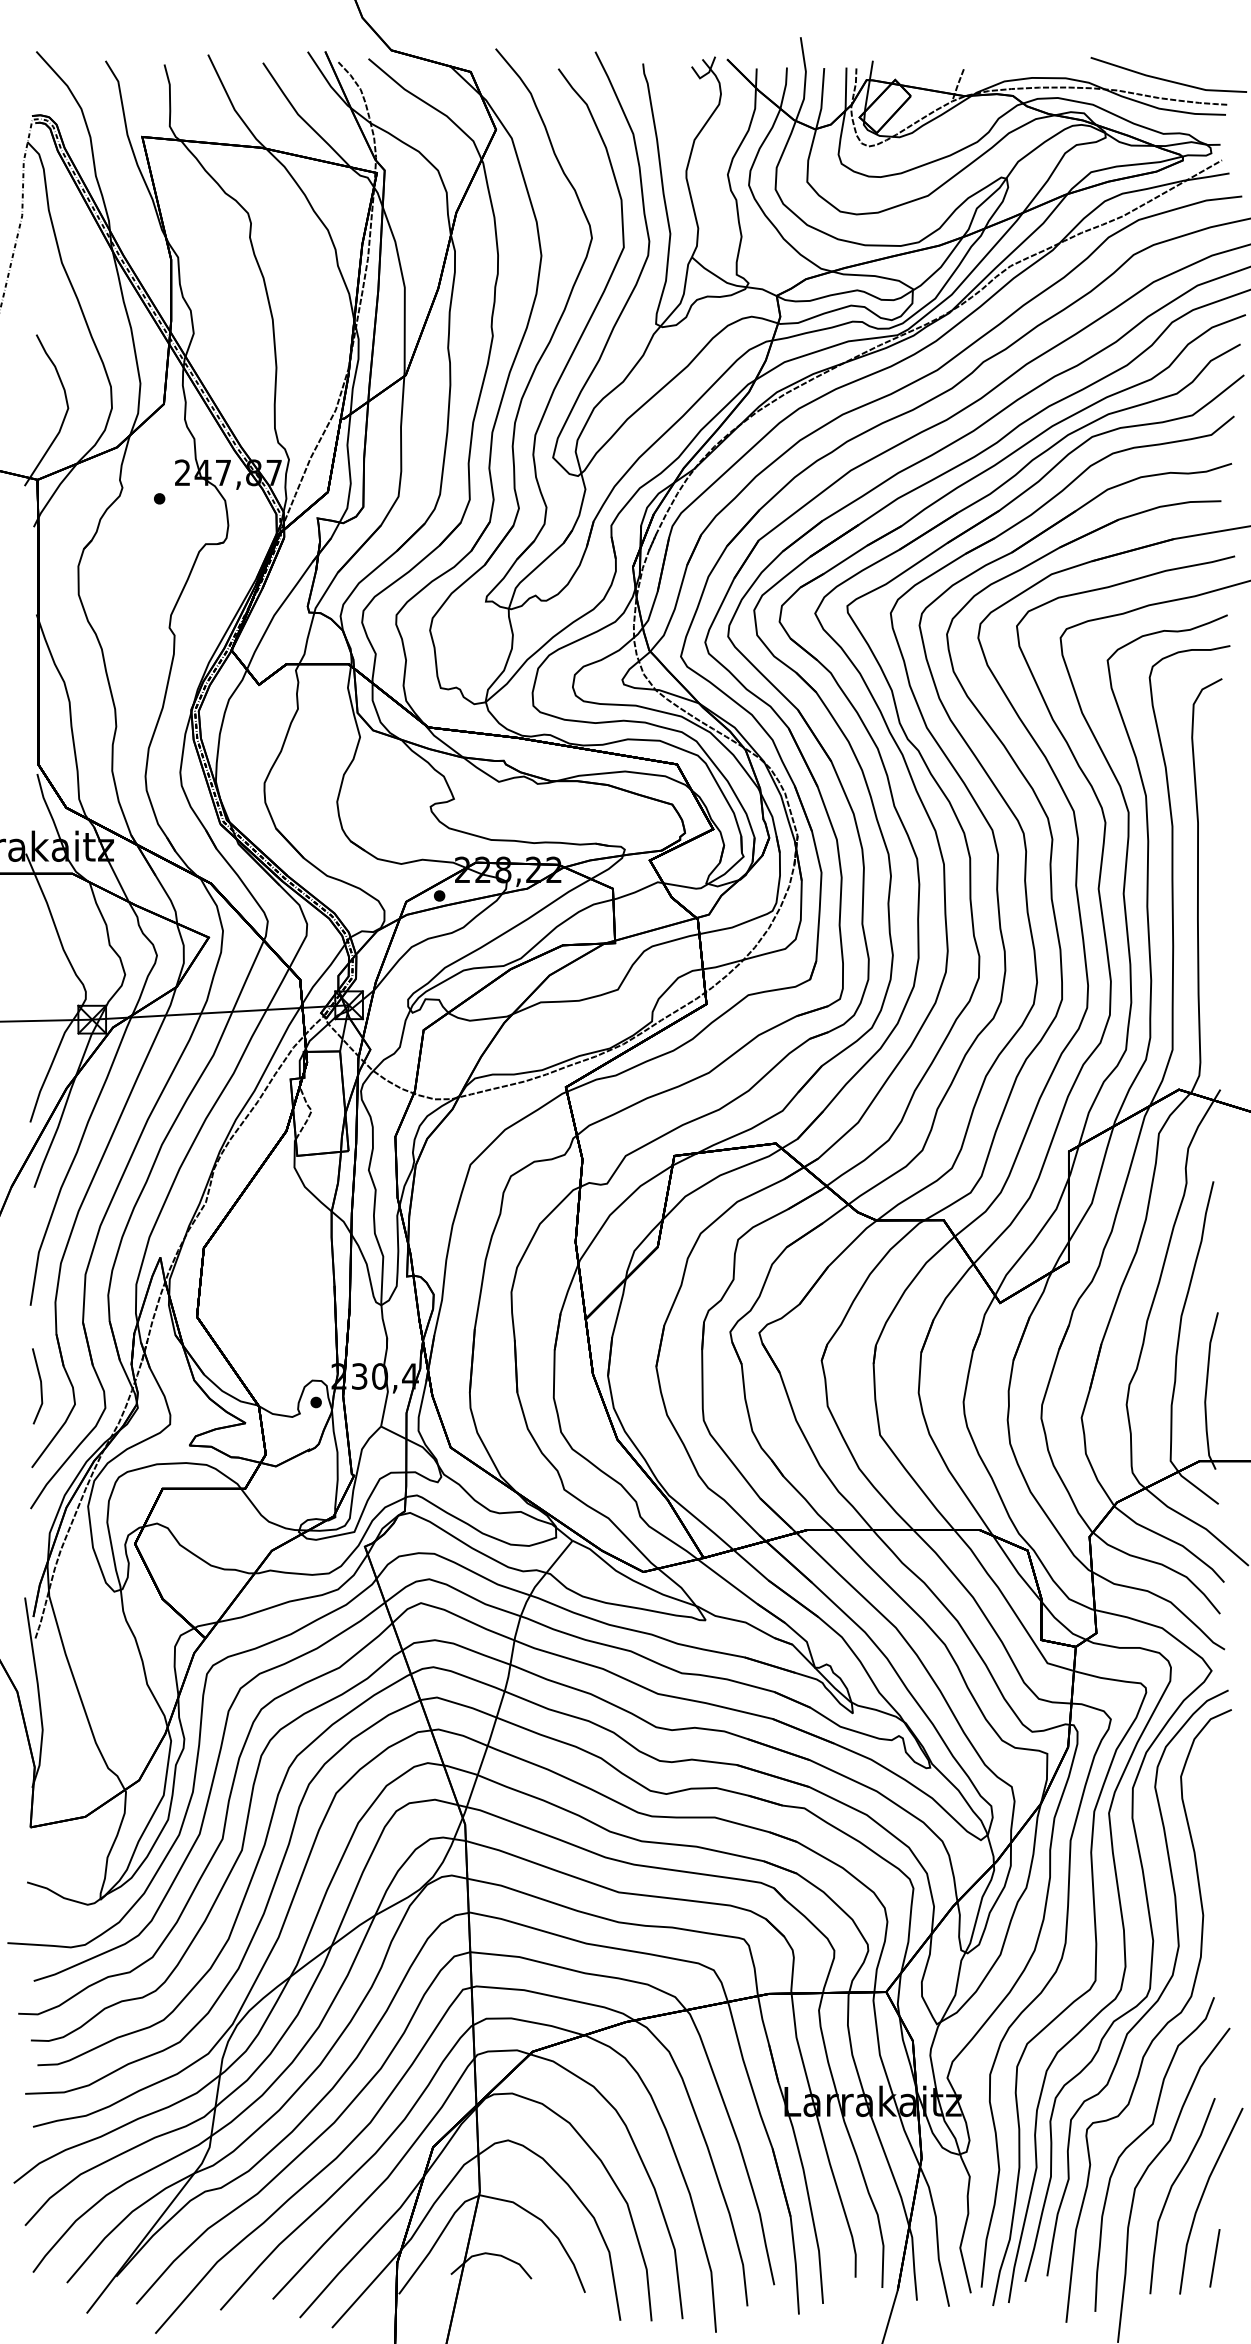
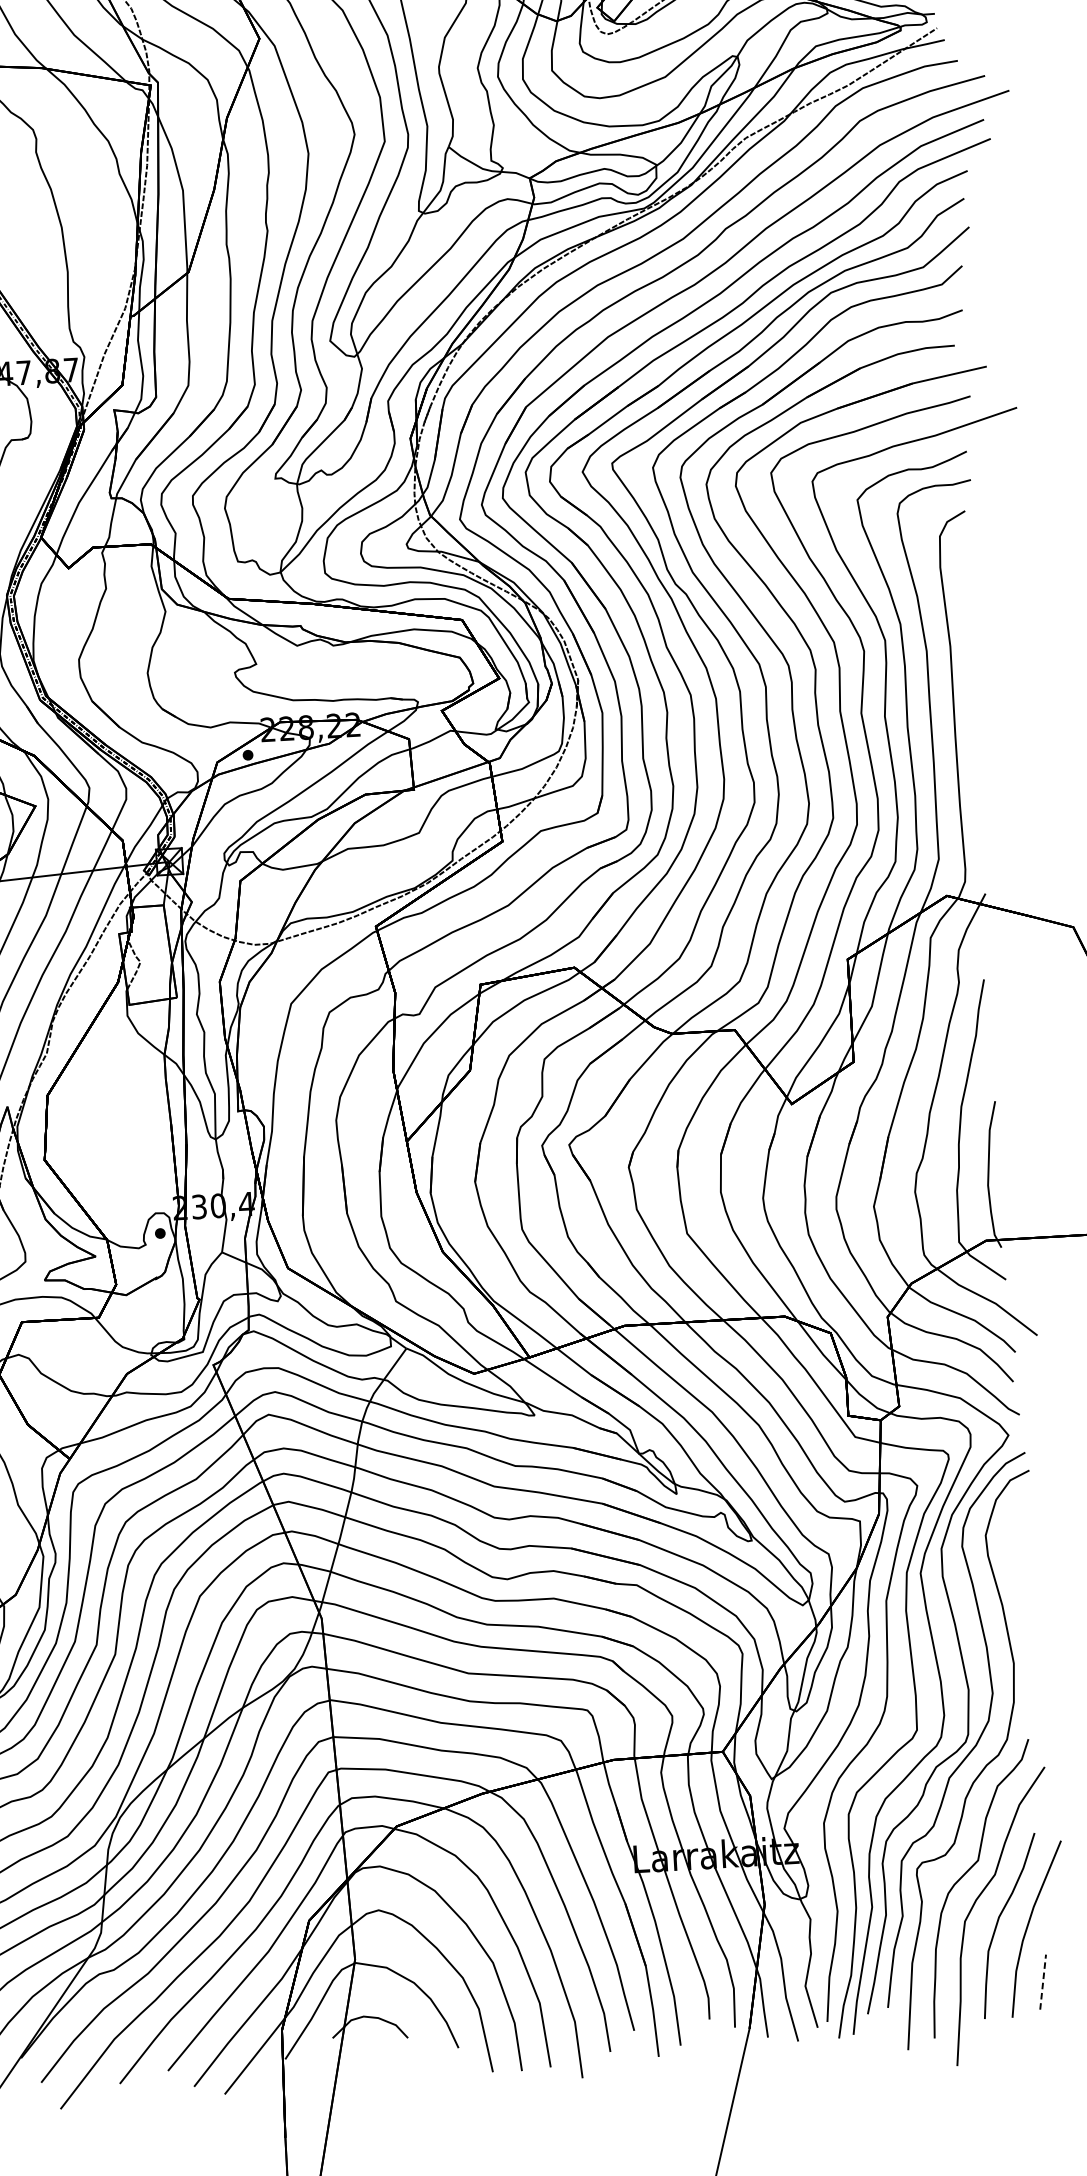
line: (1214, 2258) -> (1042, 1982), solid -> dashed

